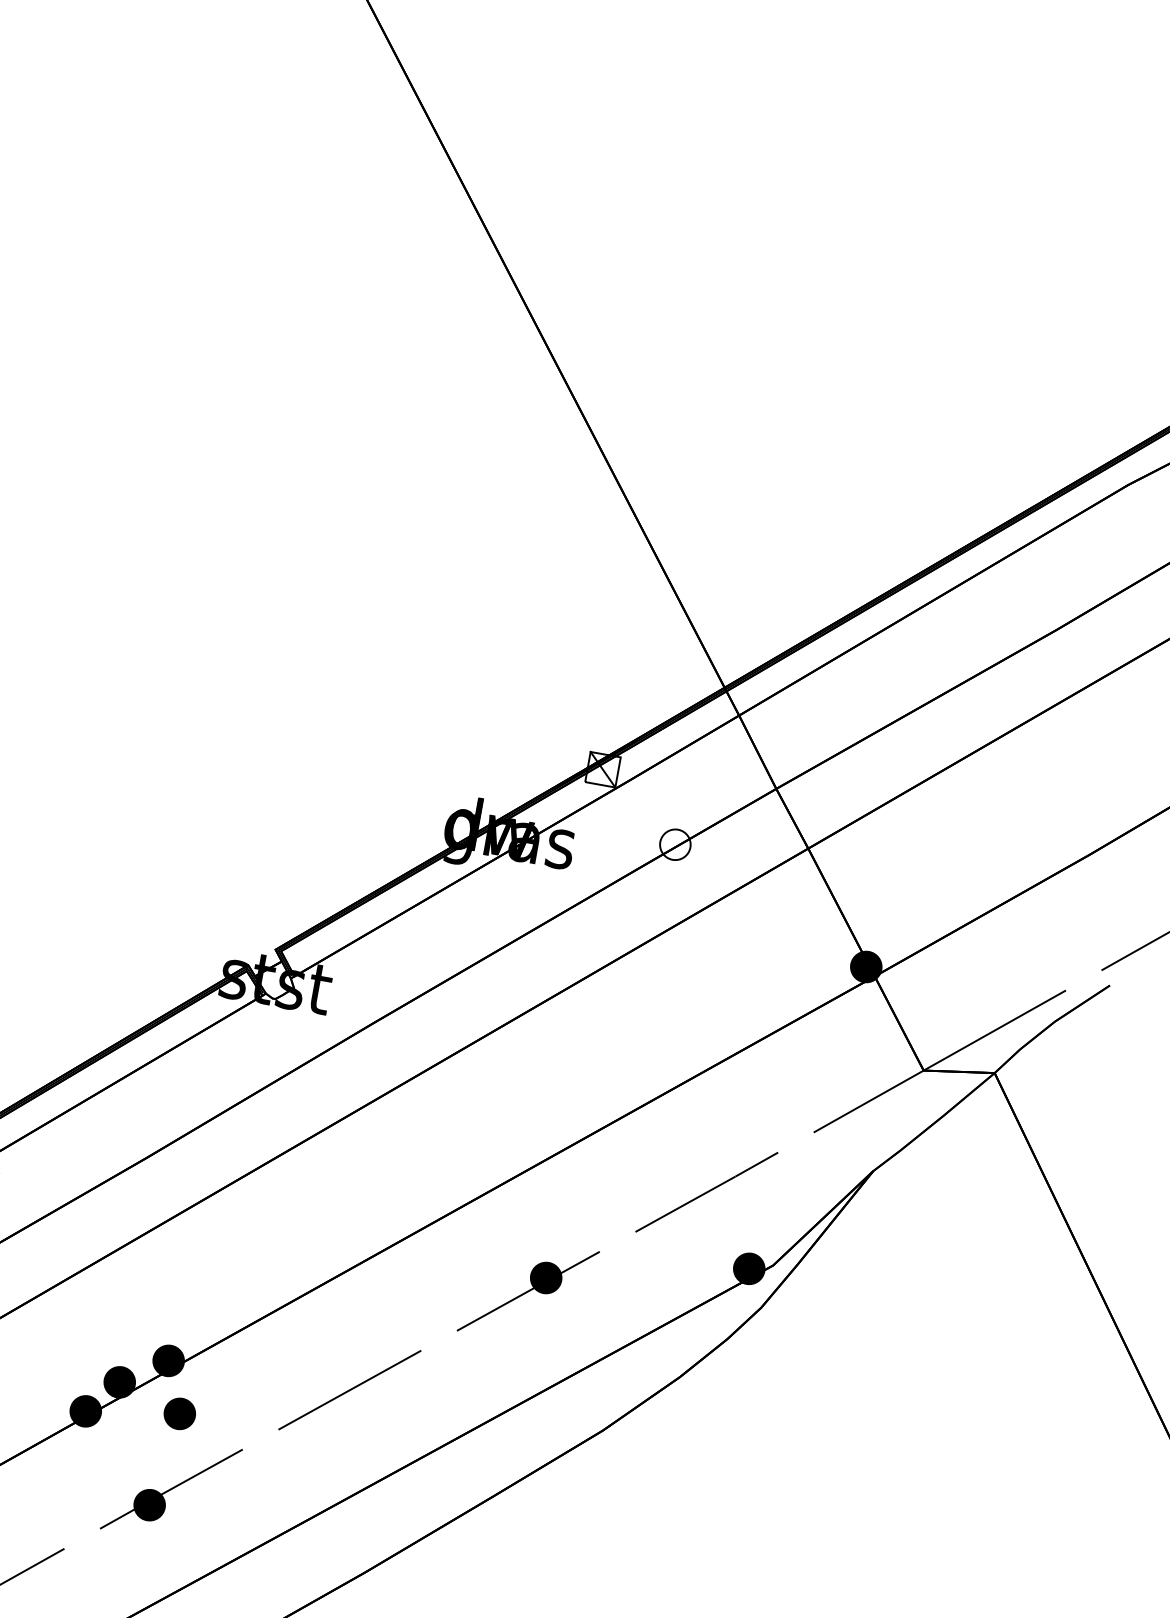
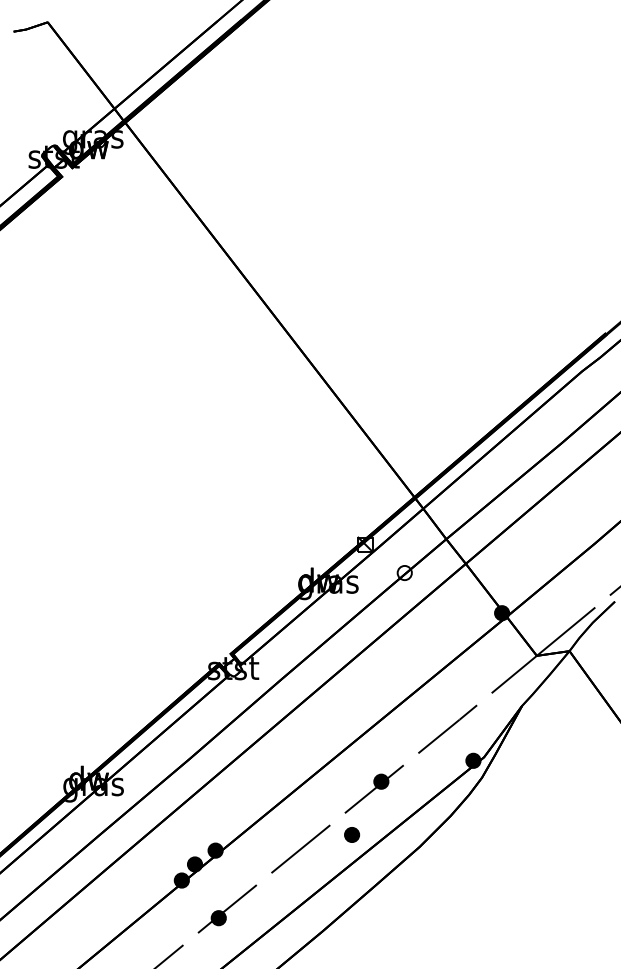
part: (180, 1413) -> (352, 834), moved

